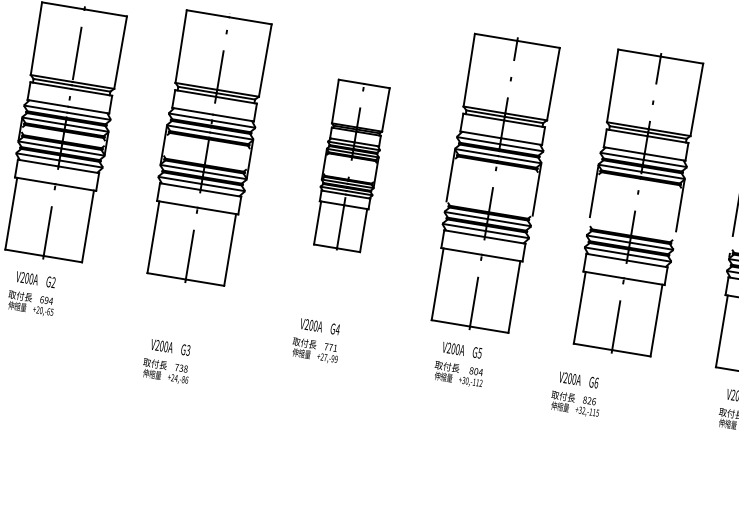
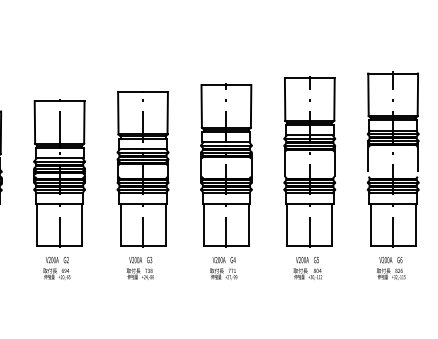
part: (350, 166) -> (226, 165), size x1.67
text: (166, 361) -> (139, 268), moved
text: (577, 394) -> (391, 268), moved

